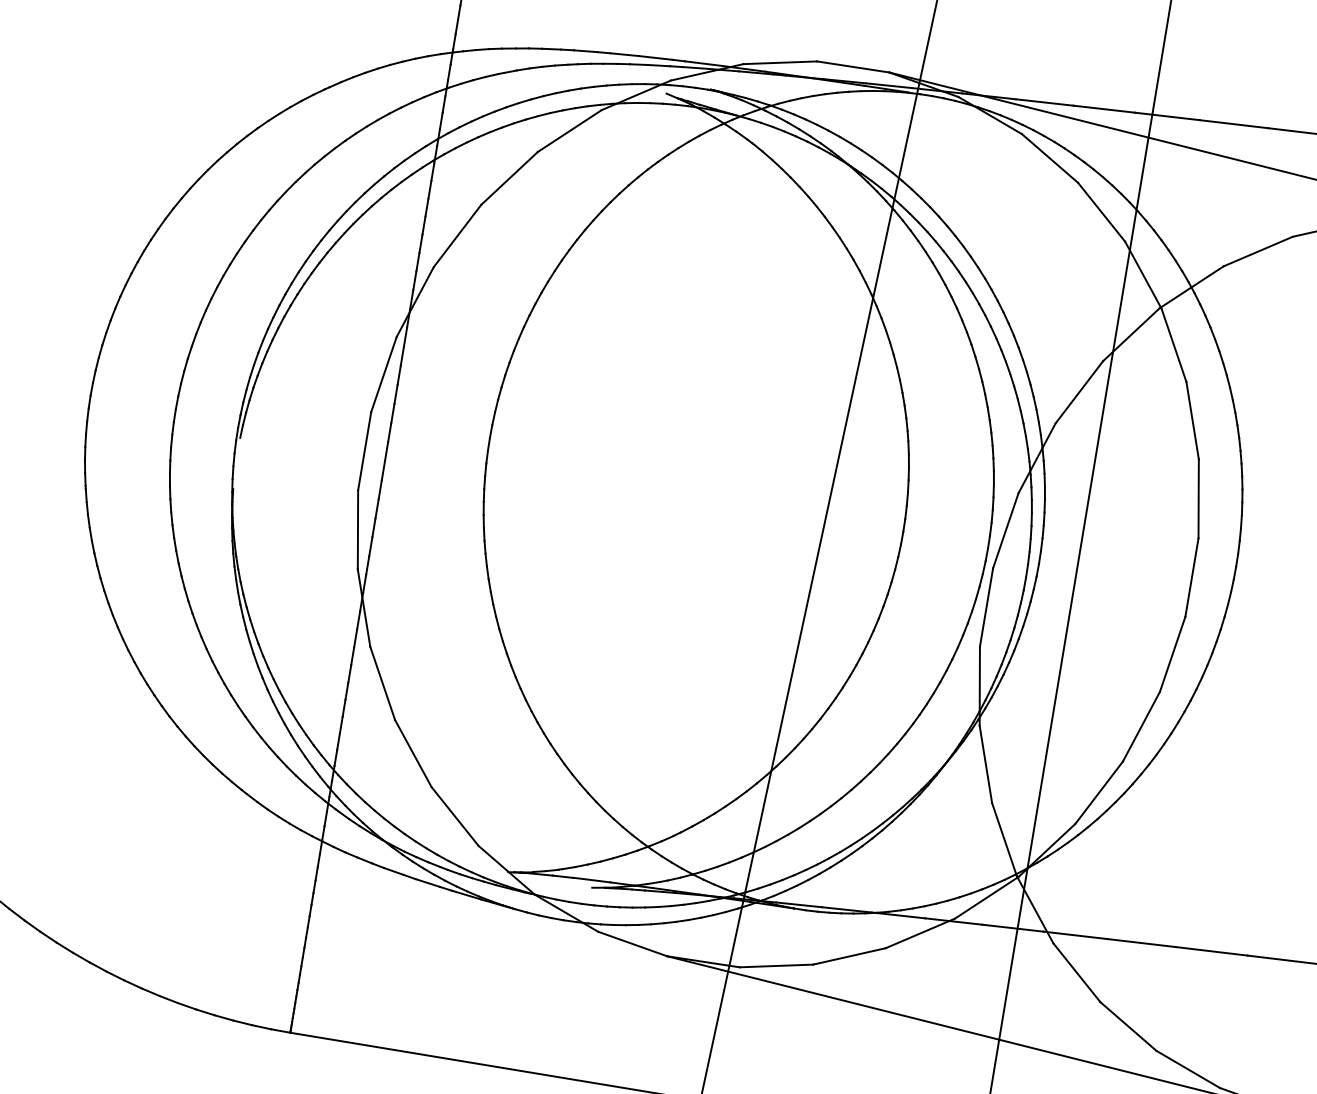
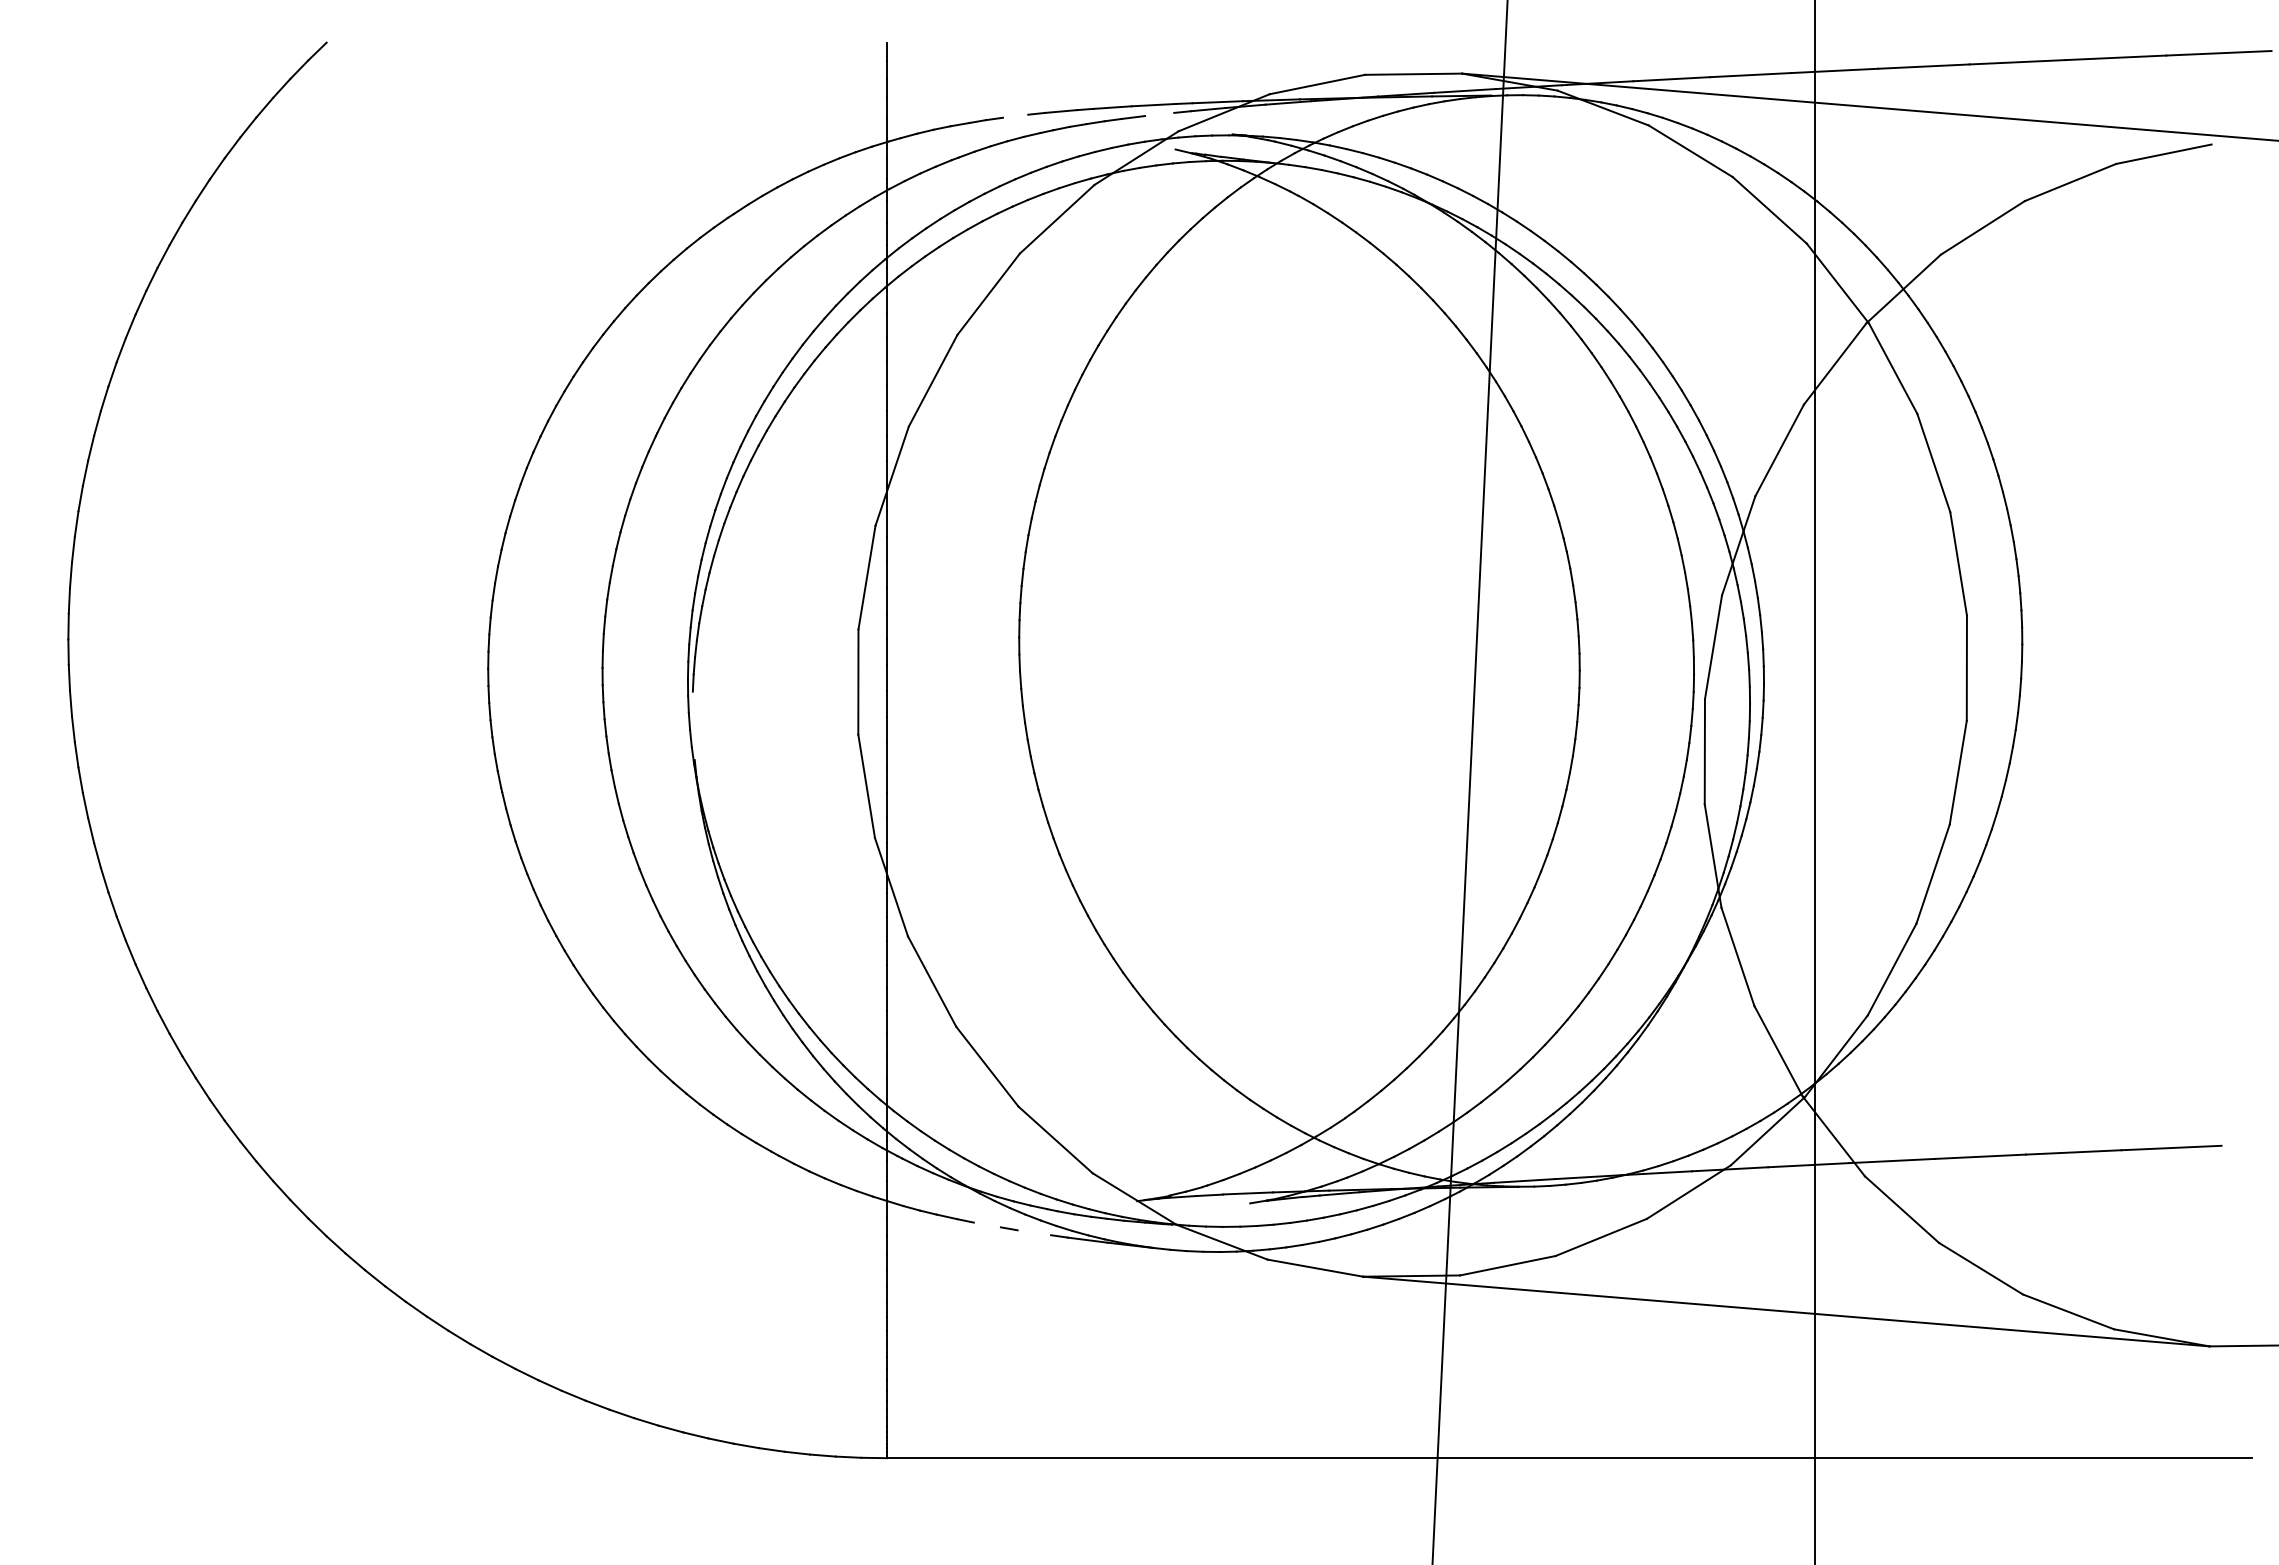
line: (551, 48) -> (1015, 115), removed
line: (658, 65) -> (1159, 114), removed
line: (393, 870) -> (986, 1224), removed
line: (427, 882) -> (1034, 1232), removed

